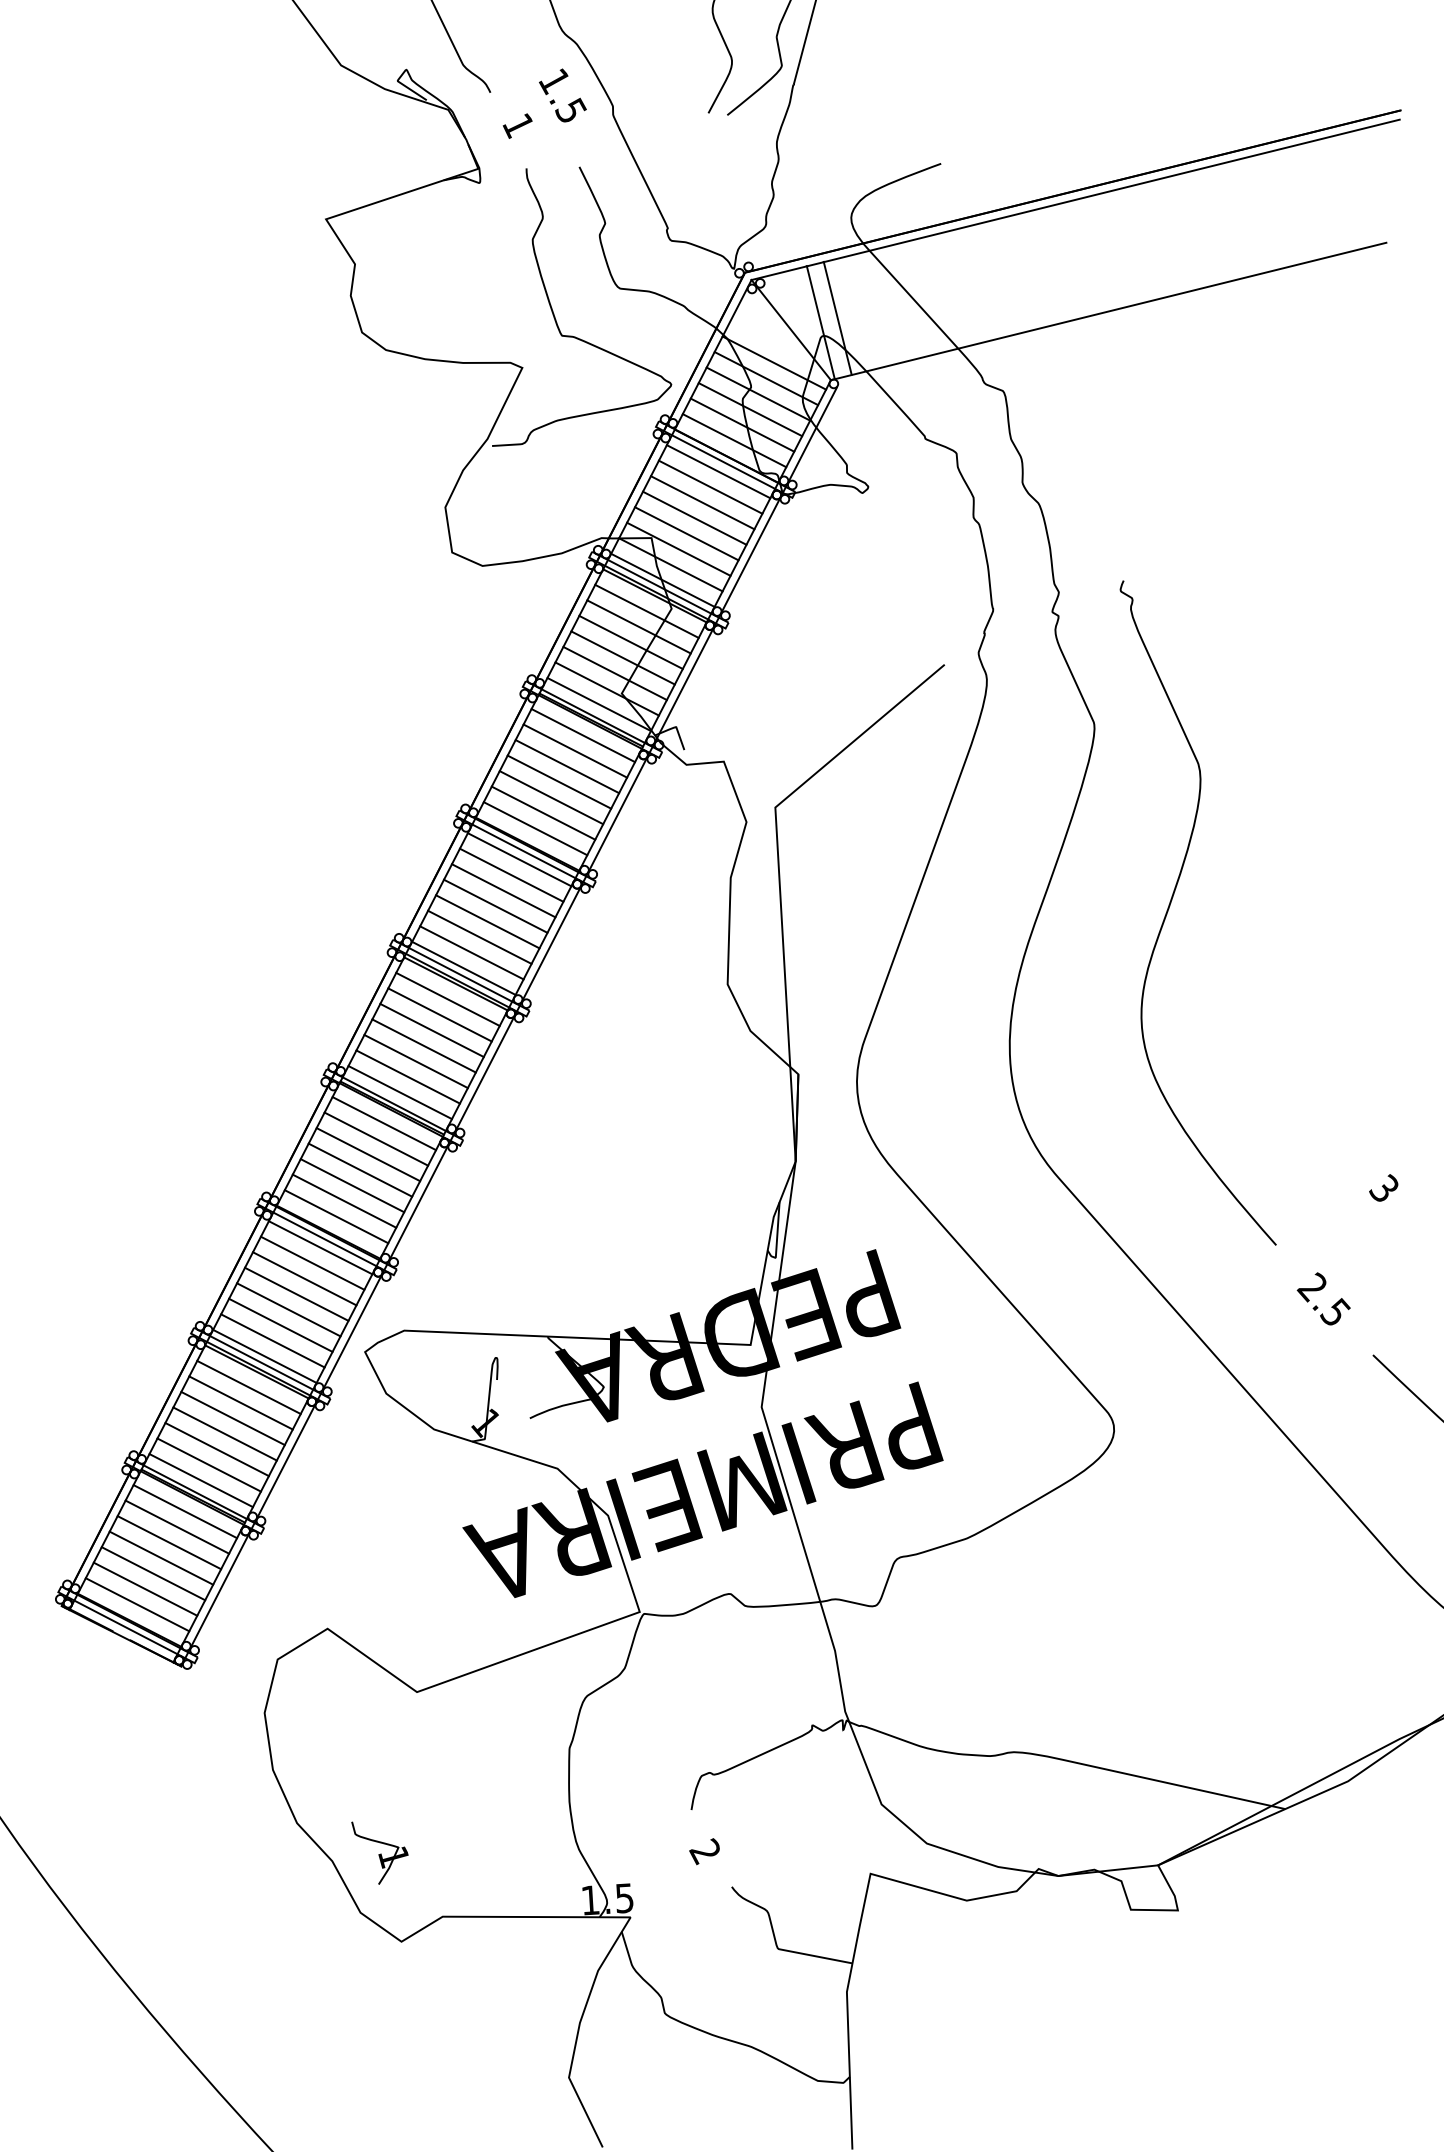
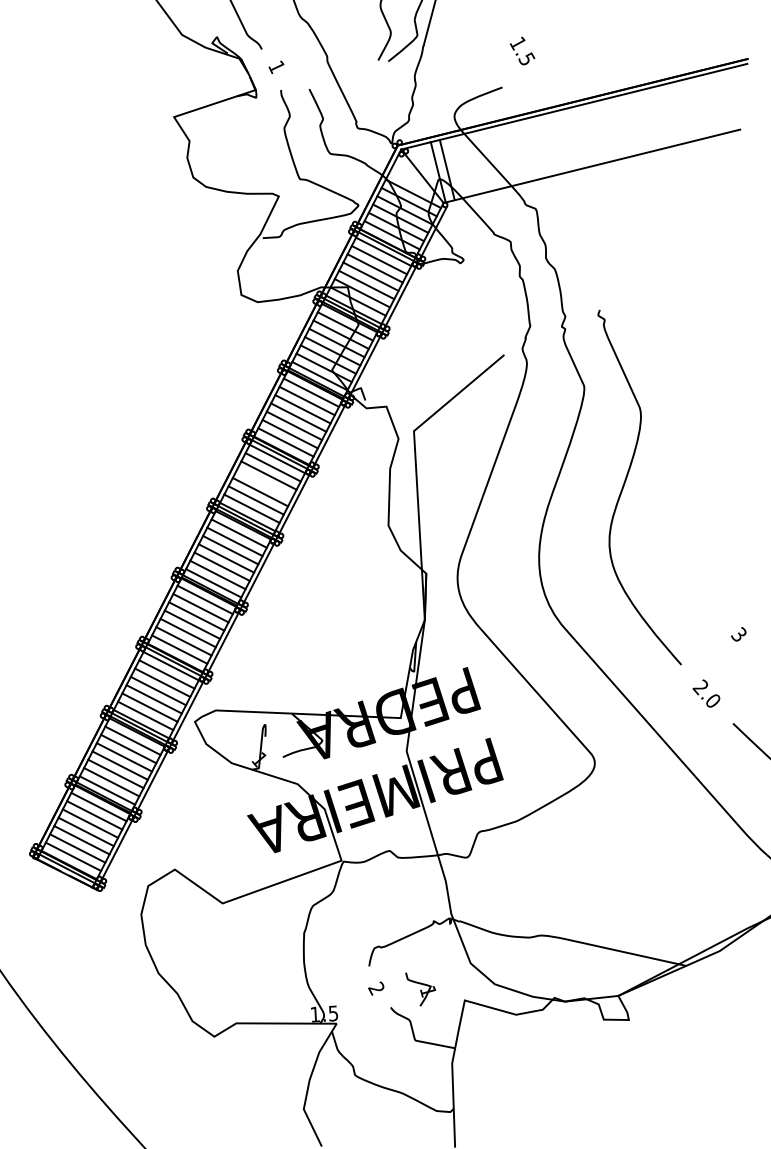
text: (562, 94) -> (522, 50), moved
line: (495, 905) -> (264, 483), removed
text: (1334, 1311) -> (712, 700), 2.5 -> 2.0
part: (379, 1853) -> (420, 989), moved

